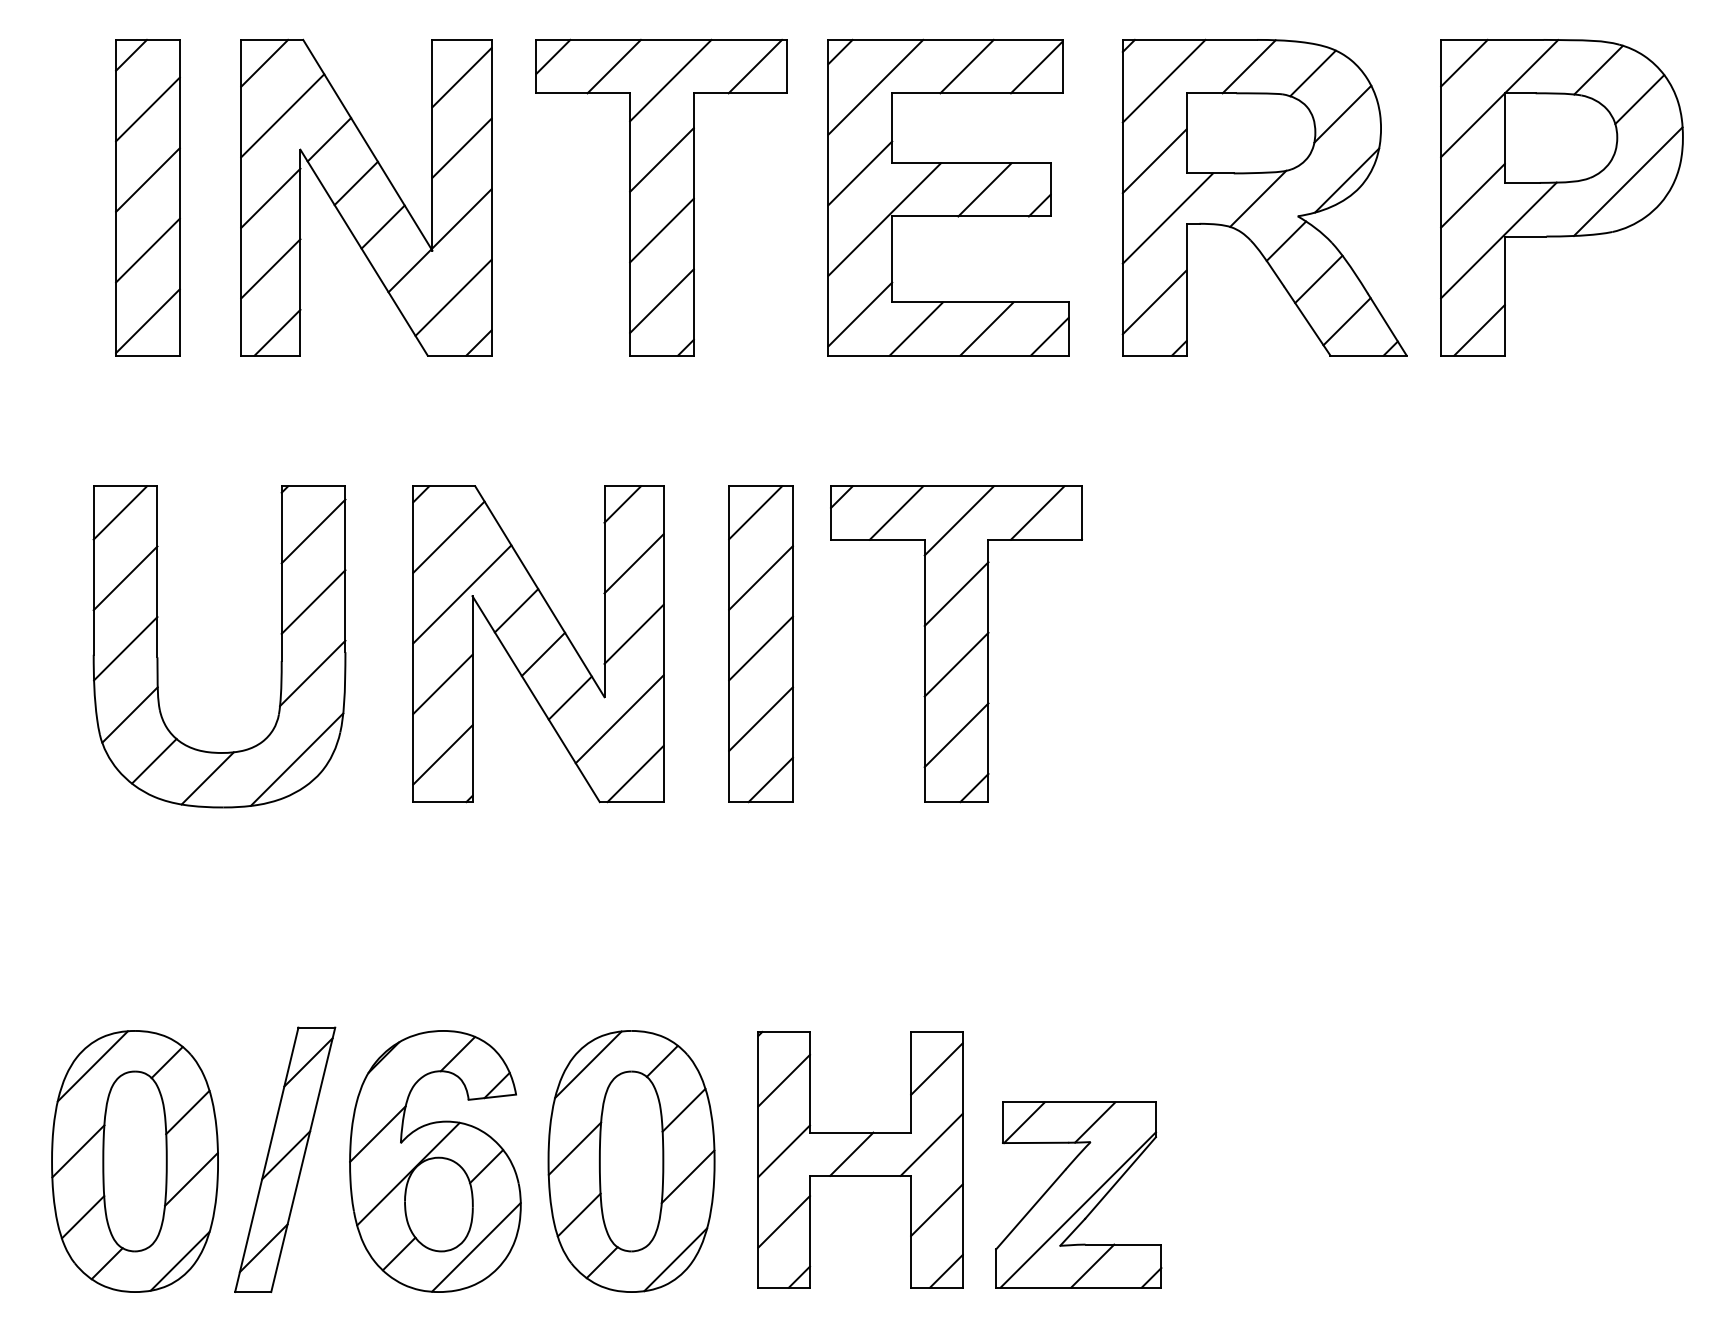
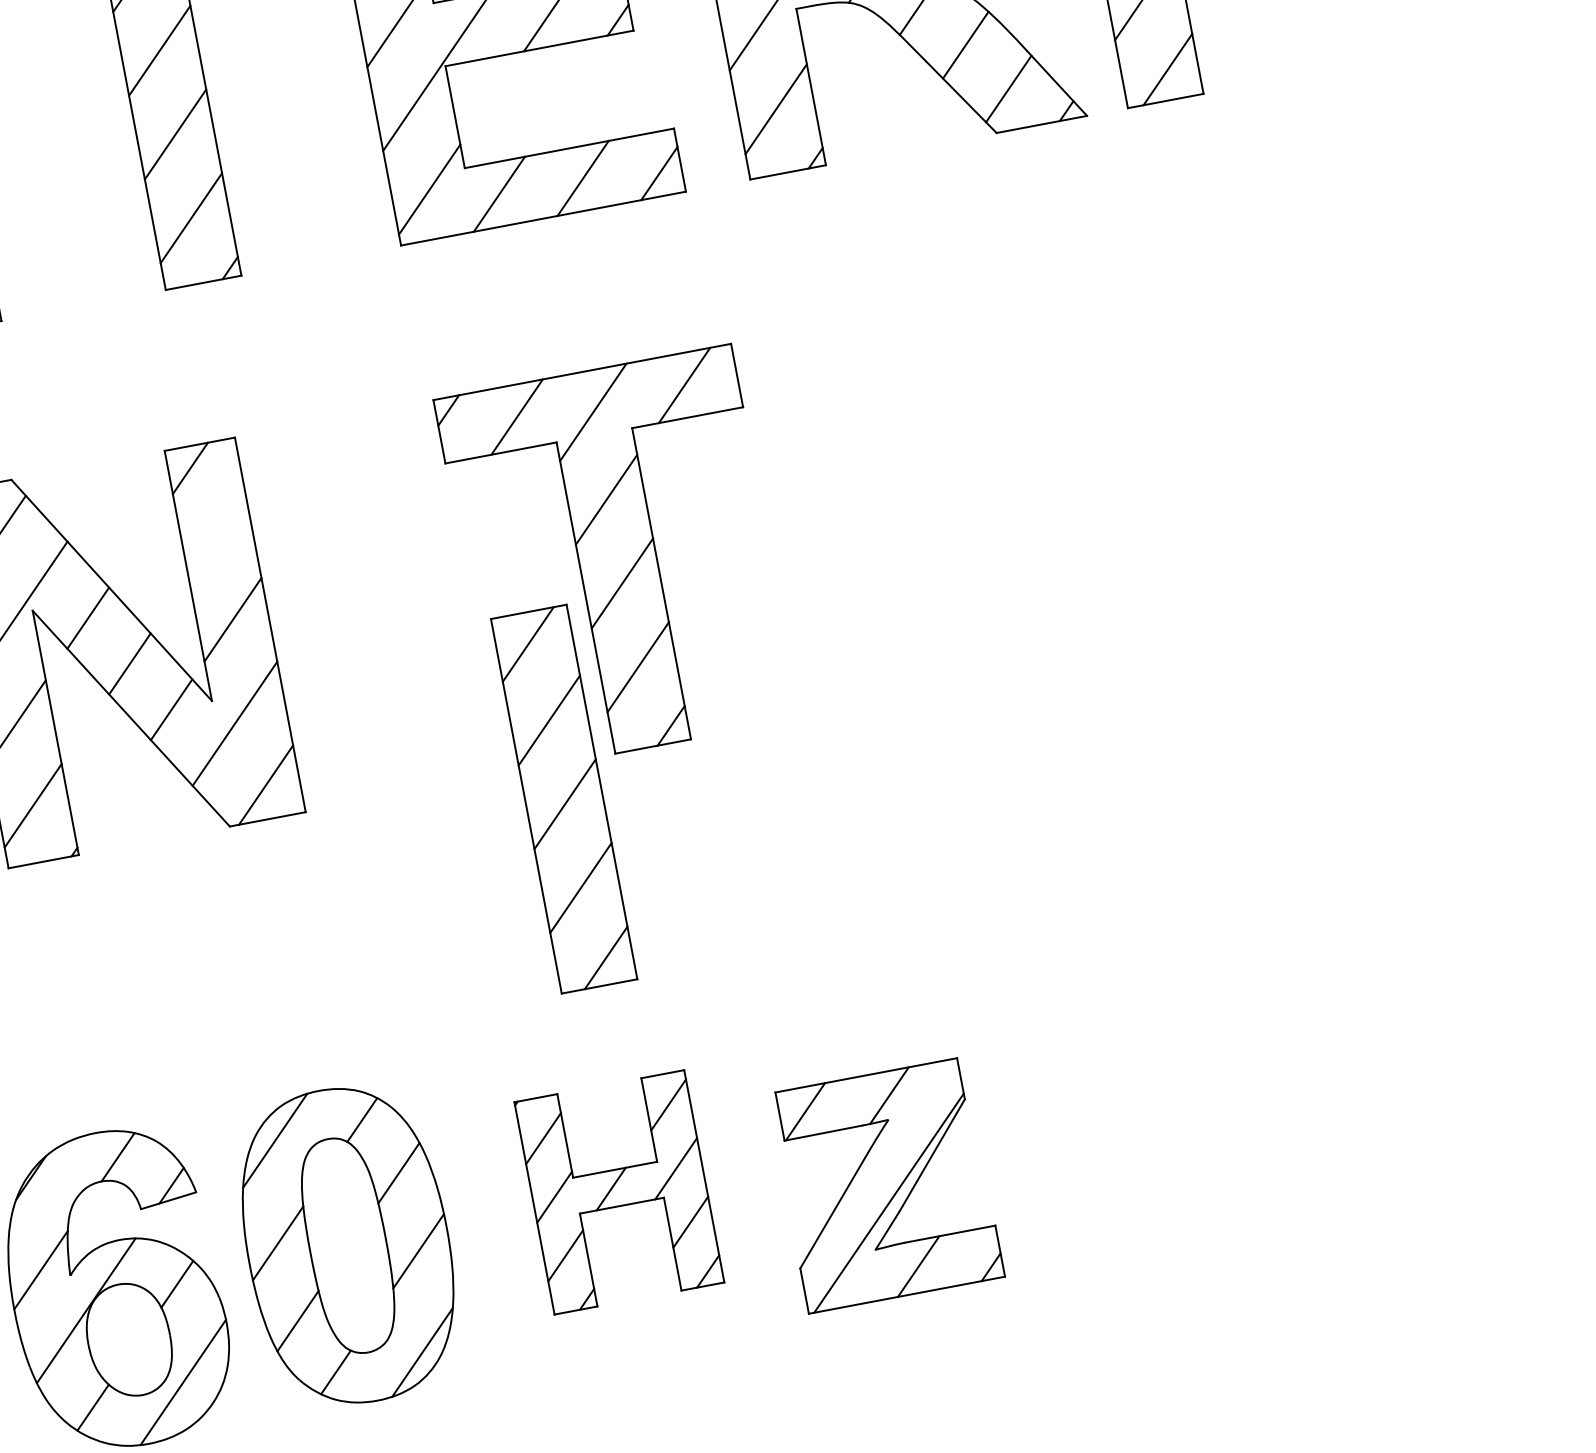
line: (633, 563) -> (216, 535), removed
part: (760, 644) -> (563, 799), moved
part: (860, 1159) -> (619, 1192), size x0.7

